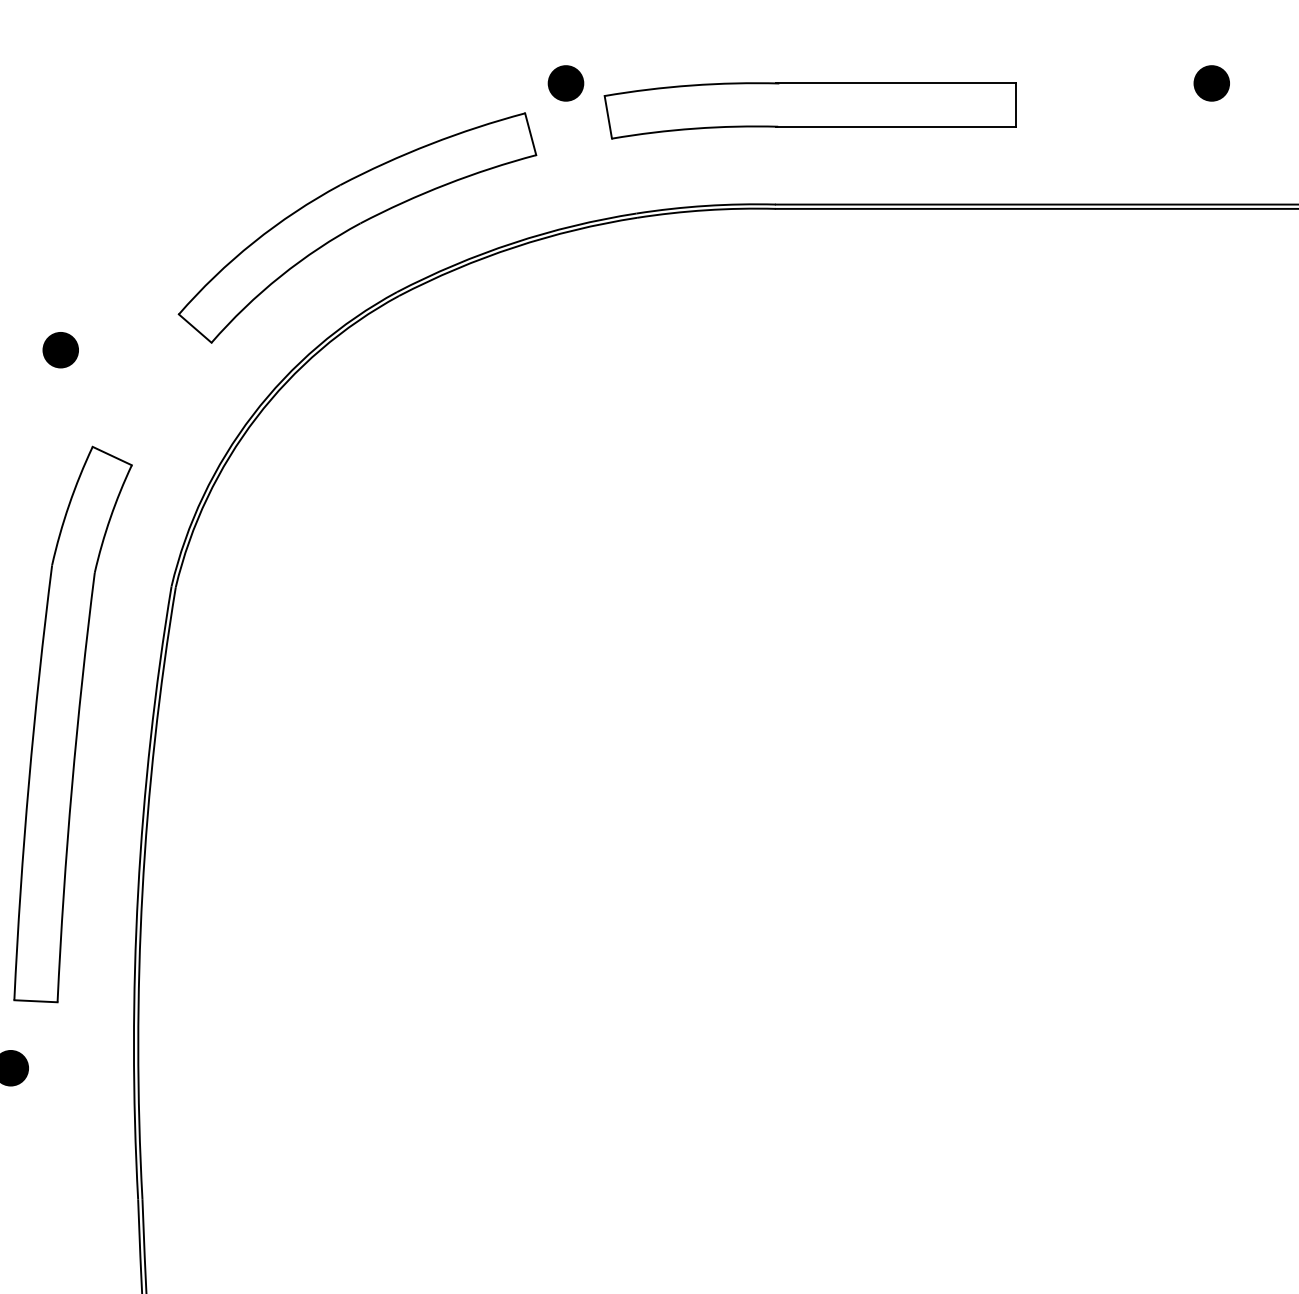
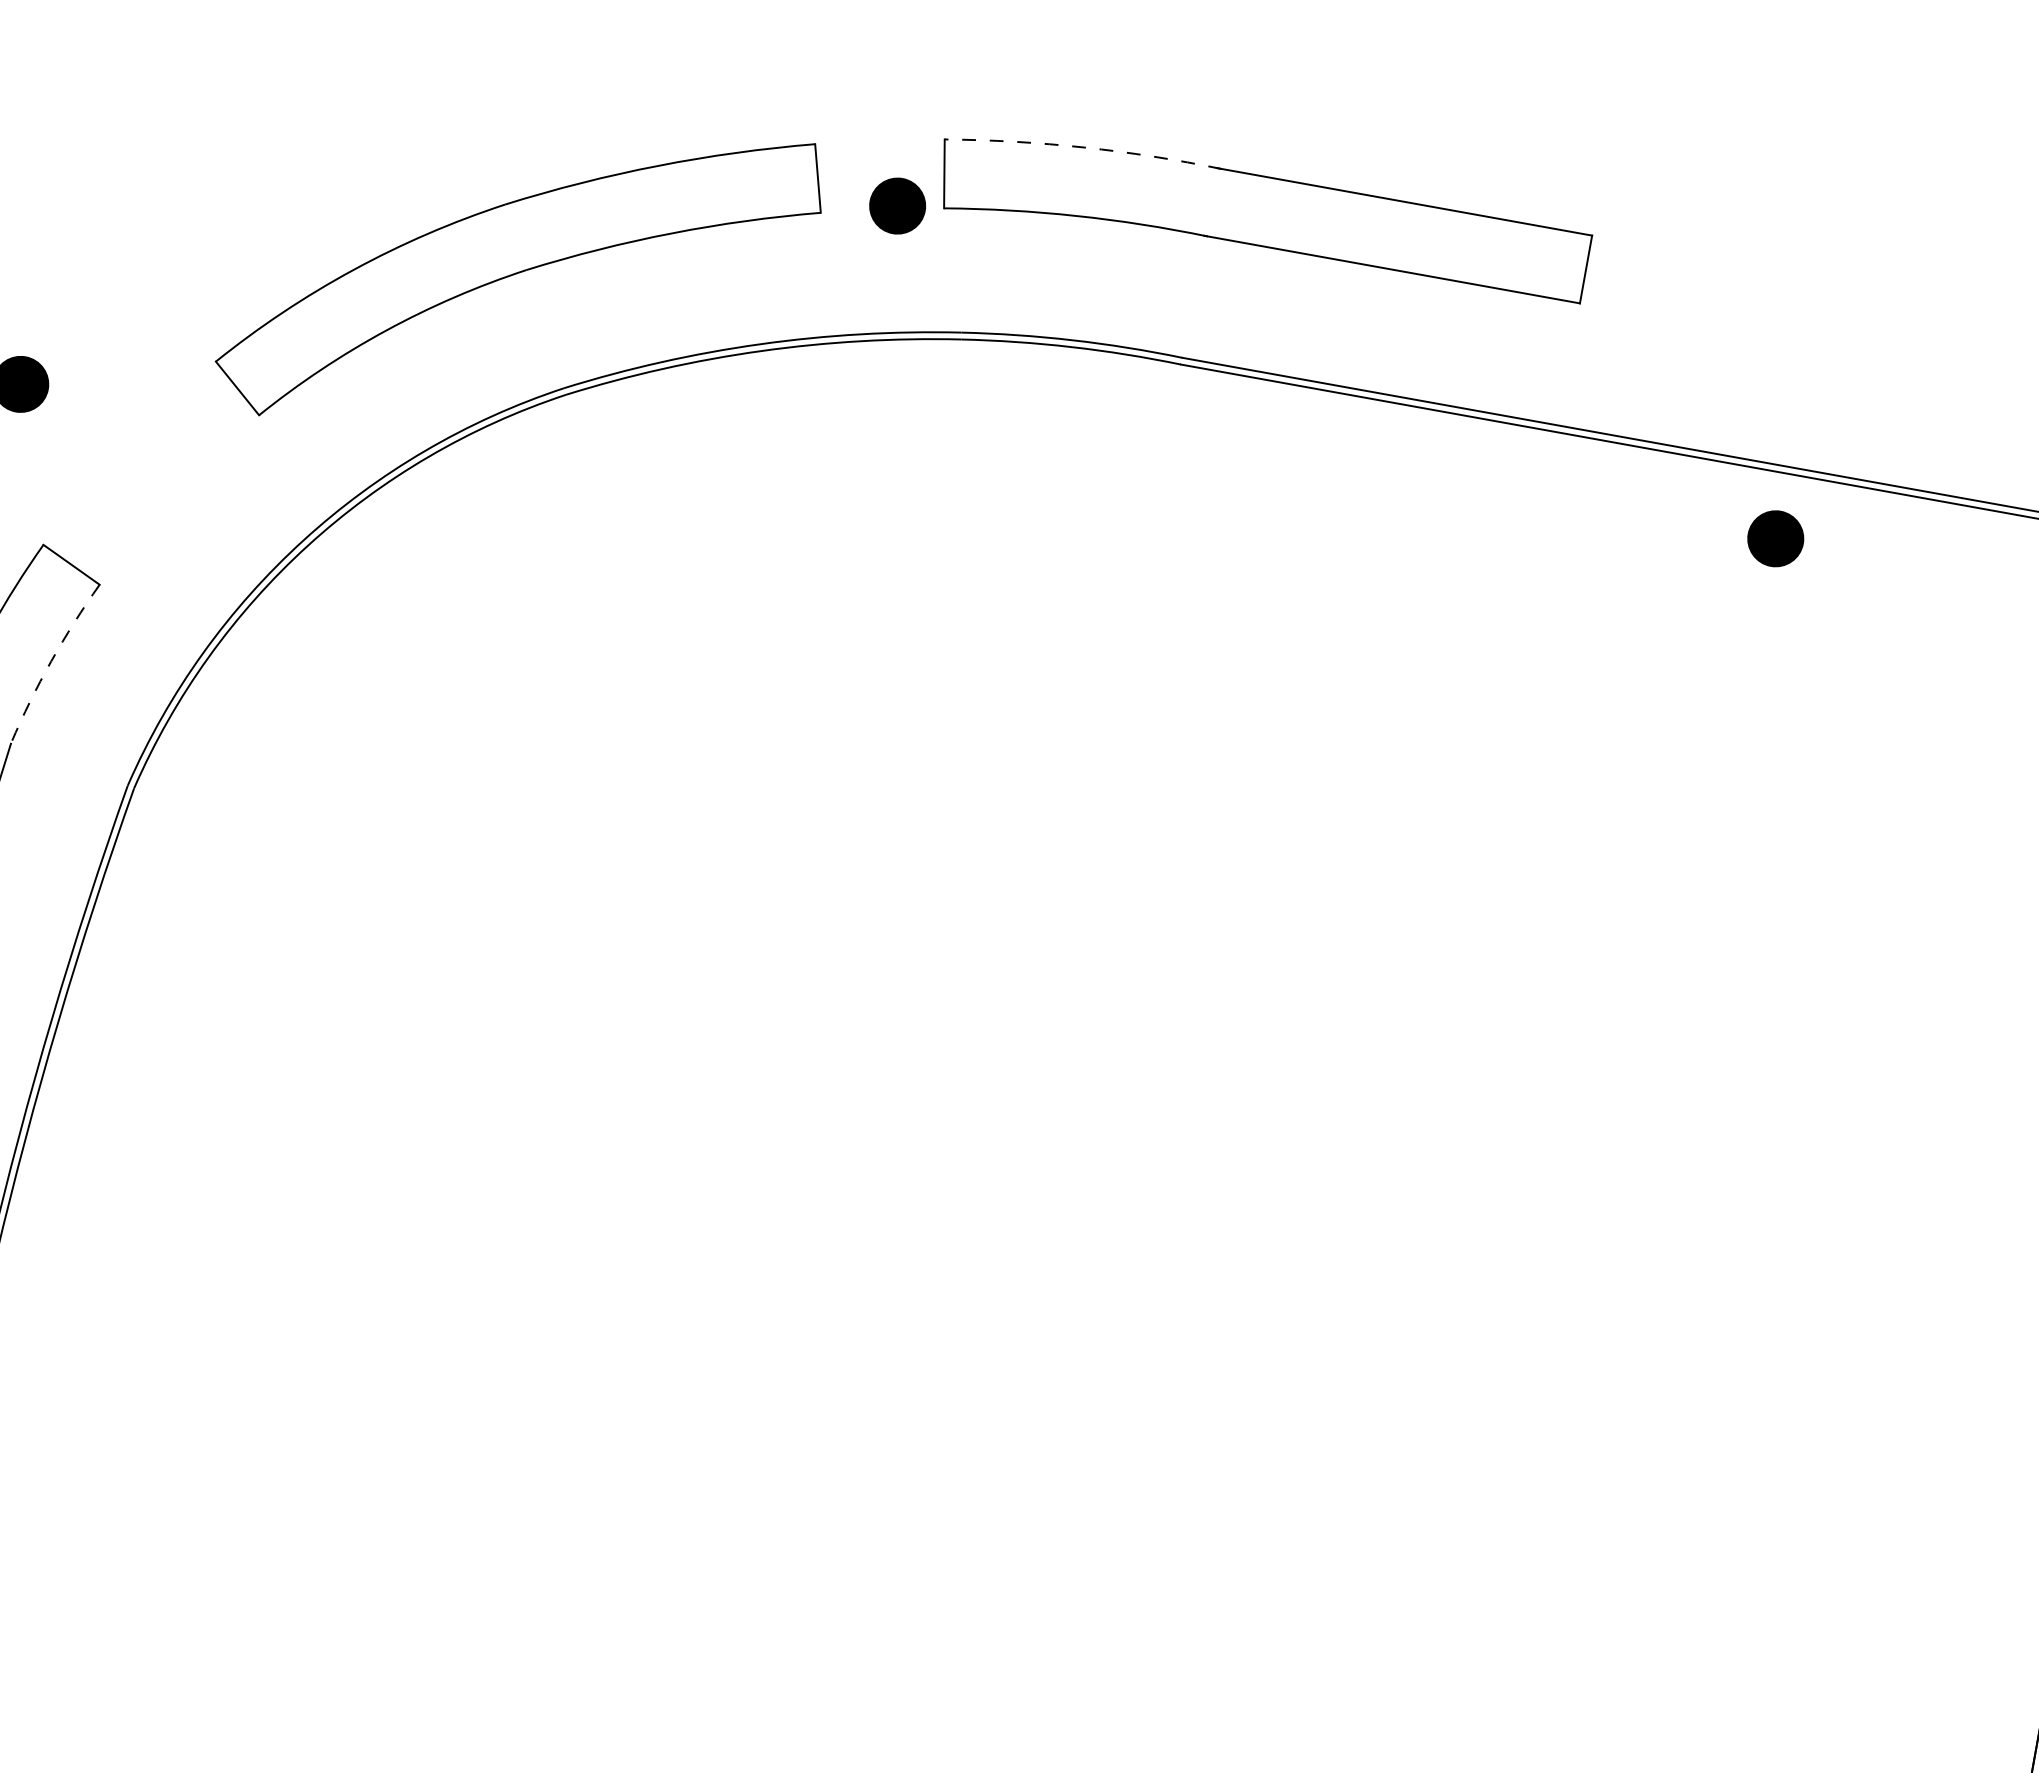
part: (565, 83) -> (896, 206), moved
part: (1211, 83) -> (1775, 538), moved
arc: (691, 85) -> (1083, 147), solid -> dashed
arc: (110, 518) -> (51, 662), solid -> dashed

